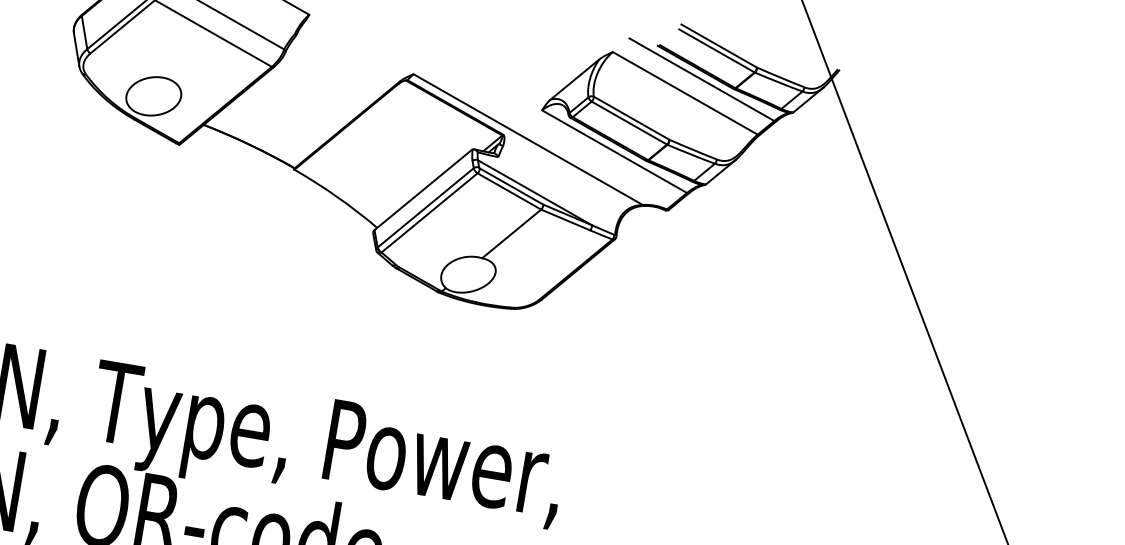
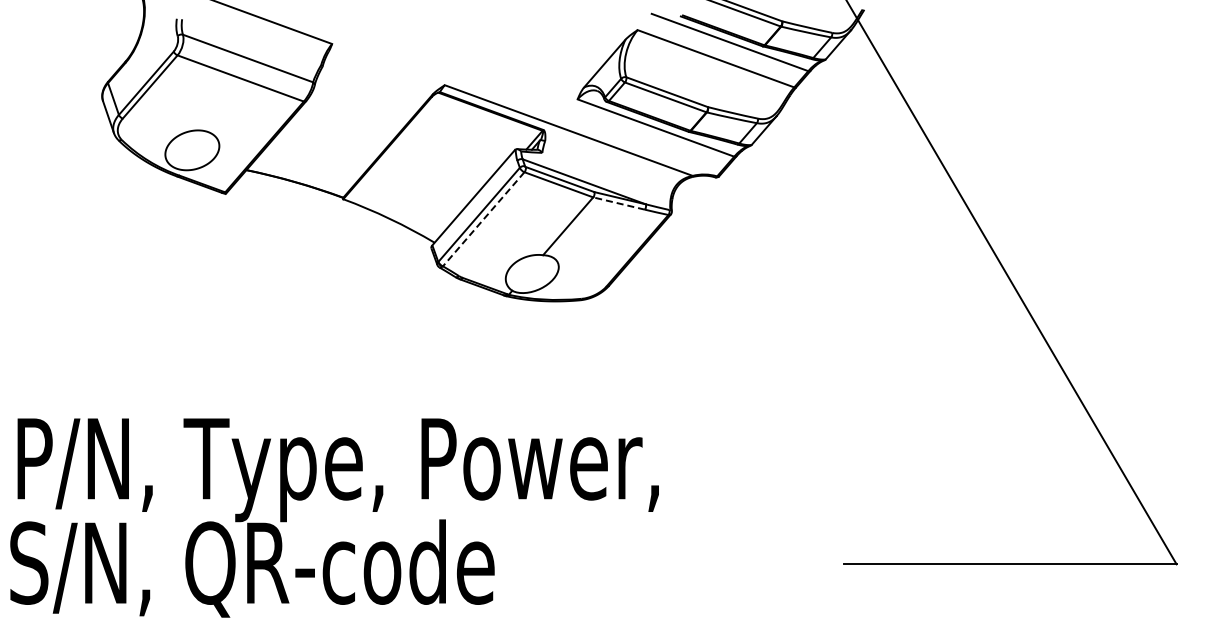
line: (429, 213) -> (483, 219), solid -> dashed
line: (566, 219) -> (619, 203), solid -> dashed

